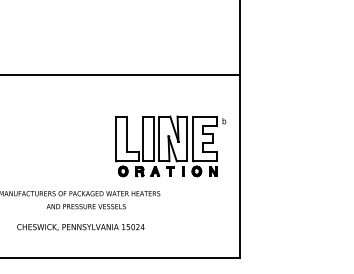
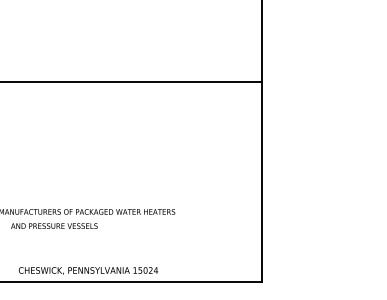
part: (170, 146) -> (186, 160), removed
text: (86, 206) -> (54, 225), moved
text: (80, 227) -> (87, 270), moved

